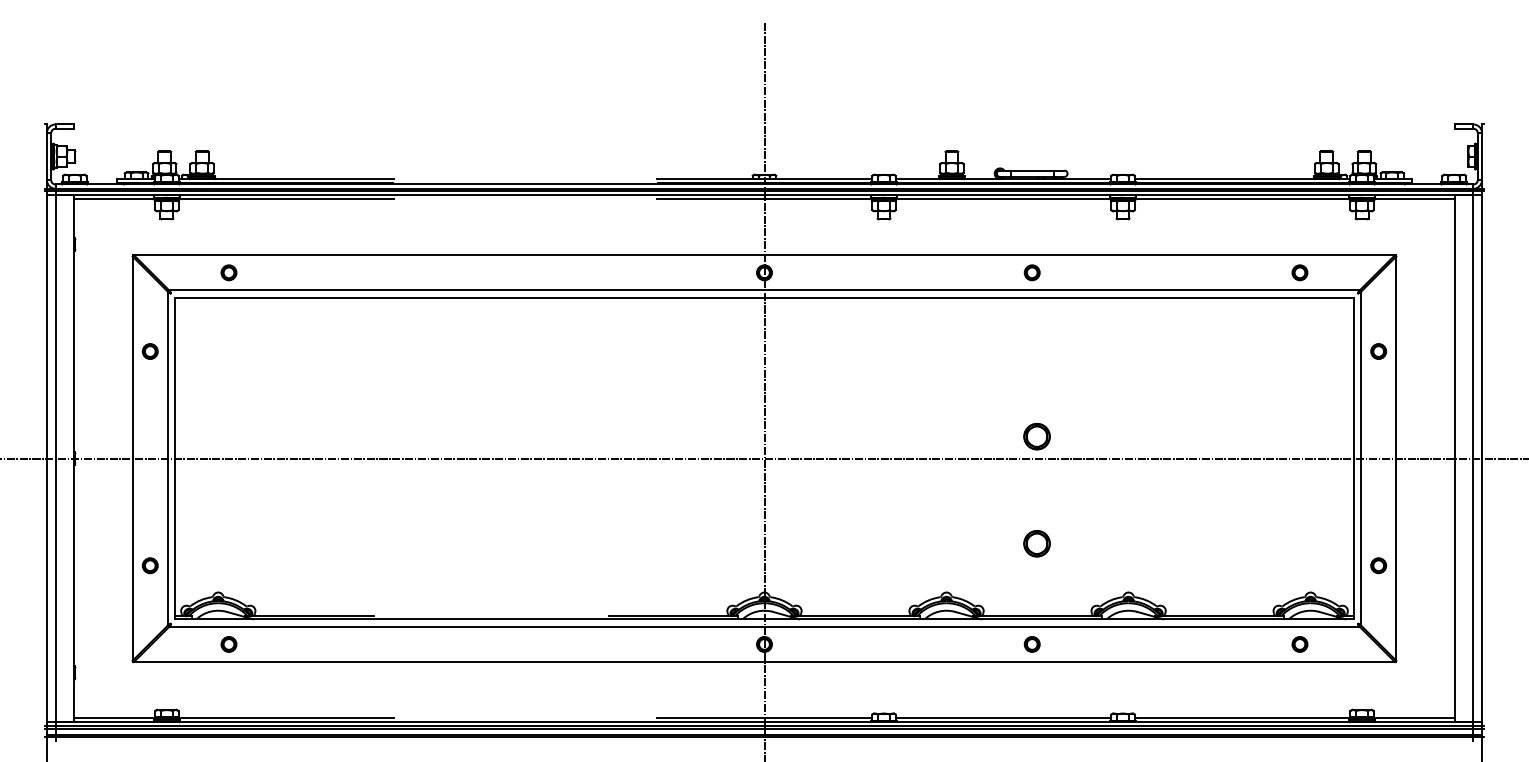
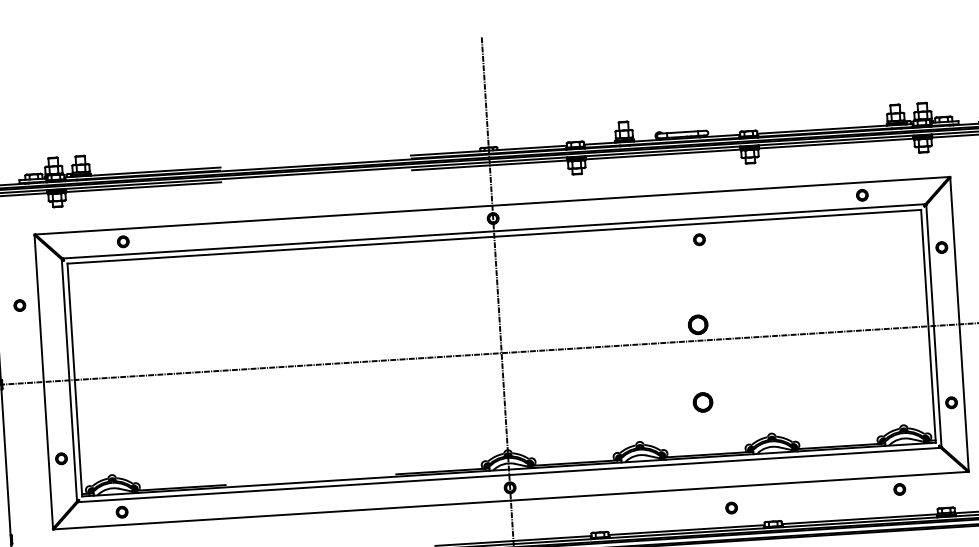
part: (228, 272) -> (122, 241), moved
part: (1031, 272) -> (698, 239), moved
part: (1299, 272) -> (861, 195), moved
part: (149, 351) -> (19, 305), moved
part: (1031, 644) -> (731, 508), moved
part: (1299, 644) -> (899, 489), moved

